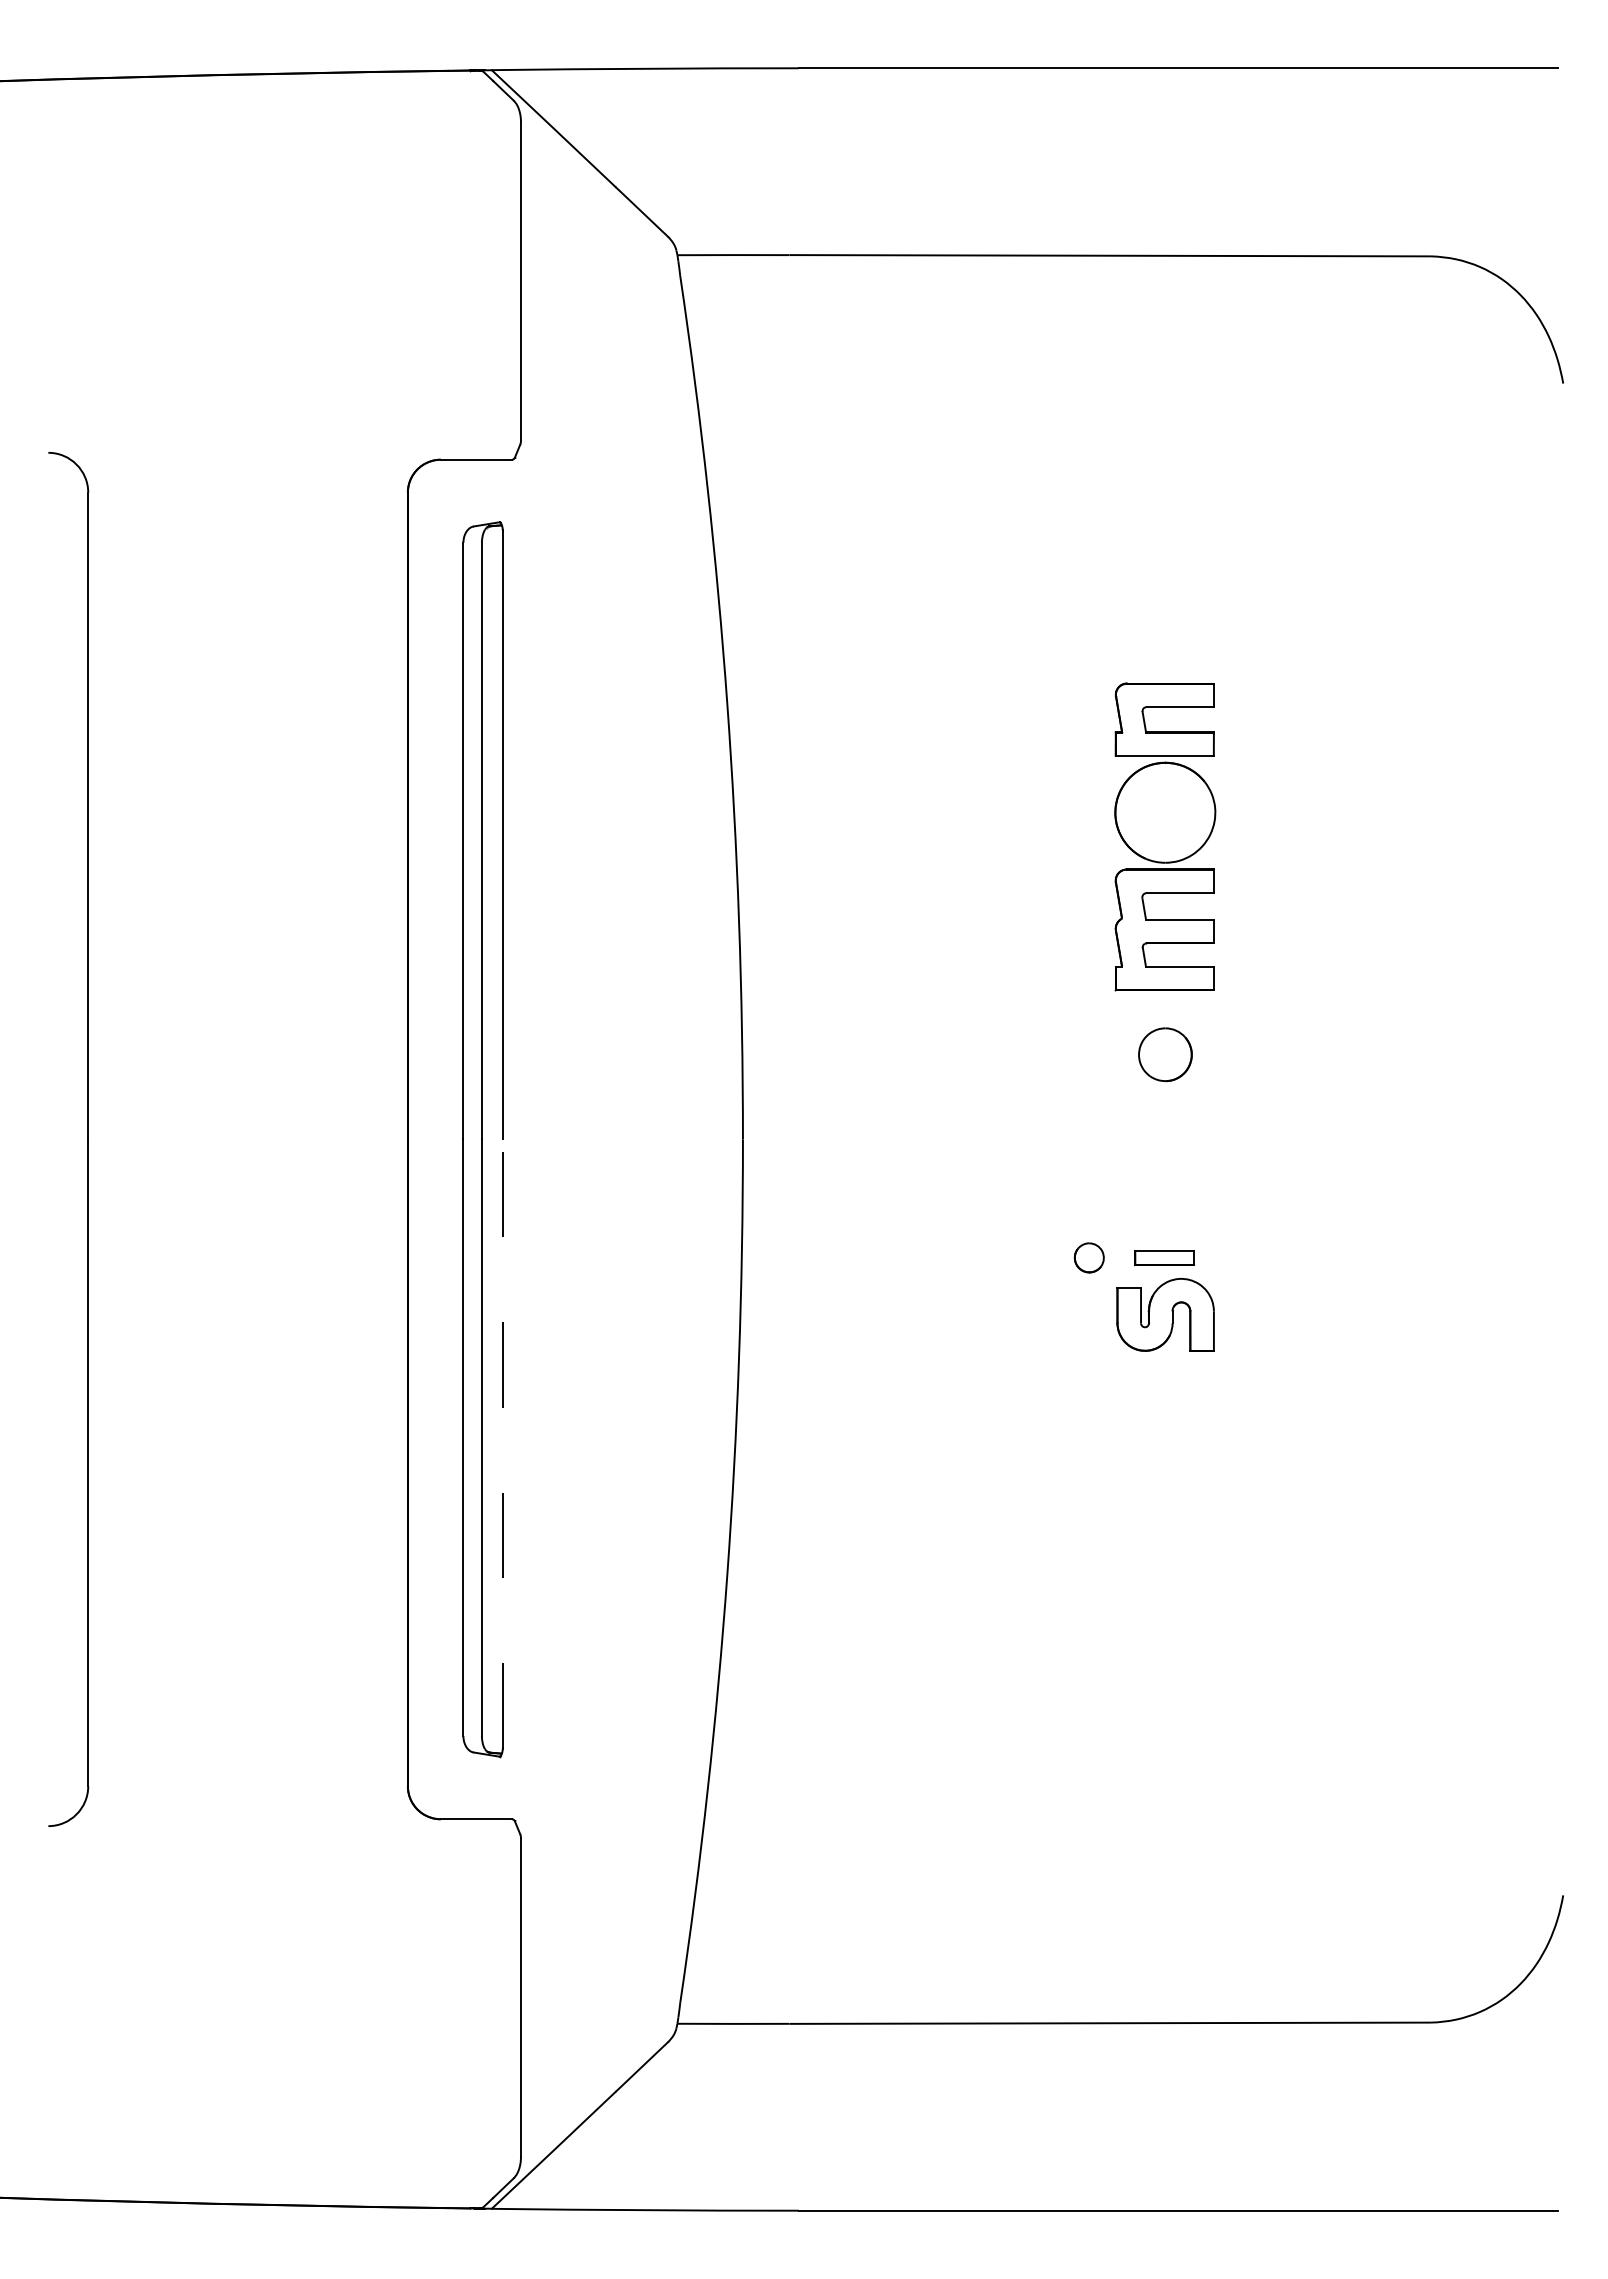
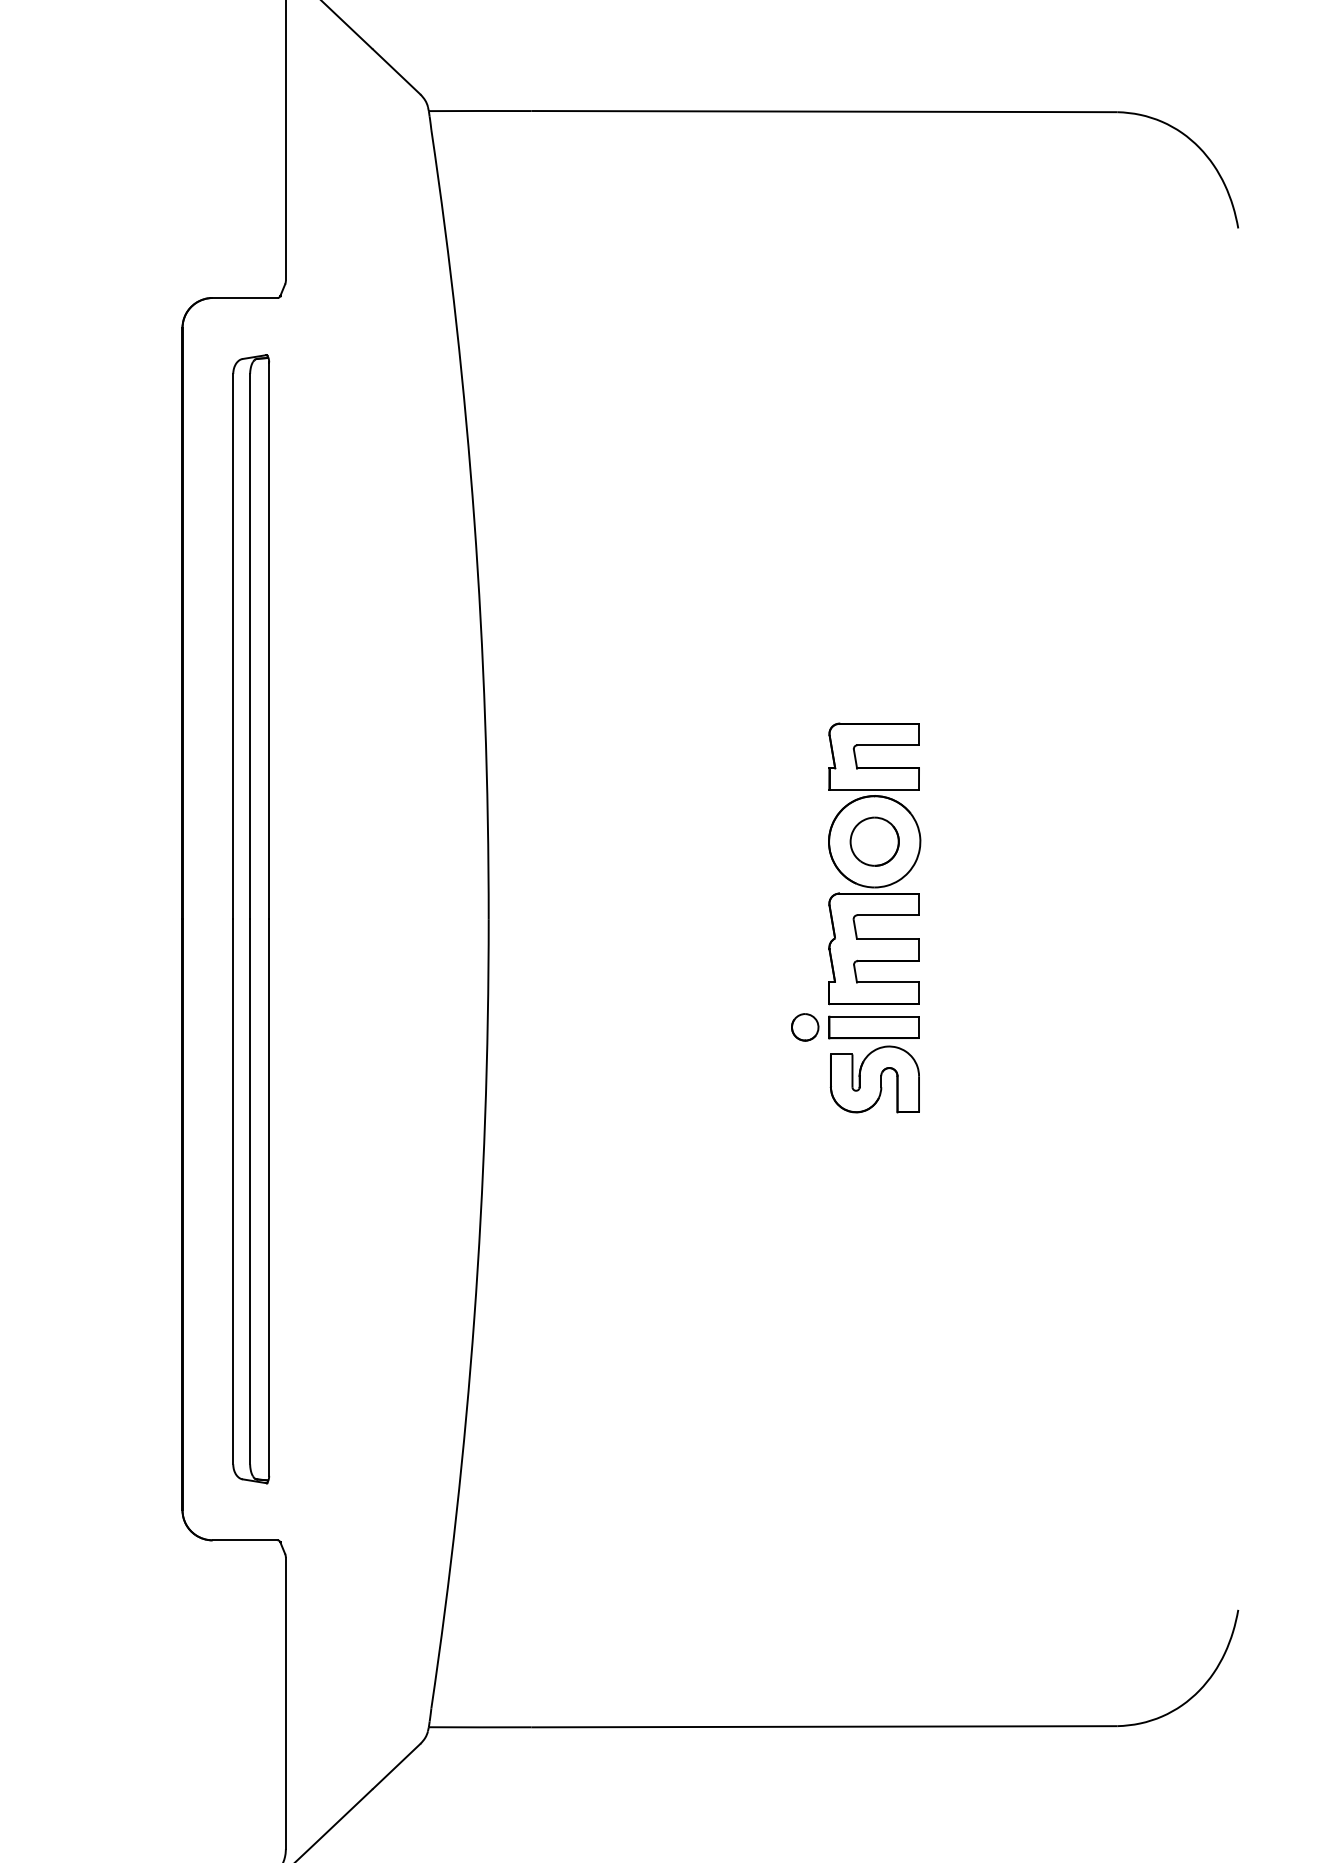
part: (1165, 836) -> (874, 863), moved
part: (1164, 1257) -> (873, 1027), size x1.67
line: (502, 1443) -> (268, 1196), dashed -> solid

